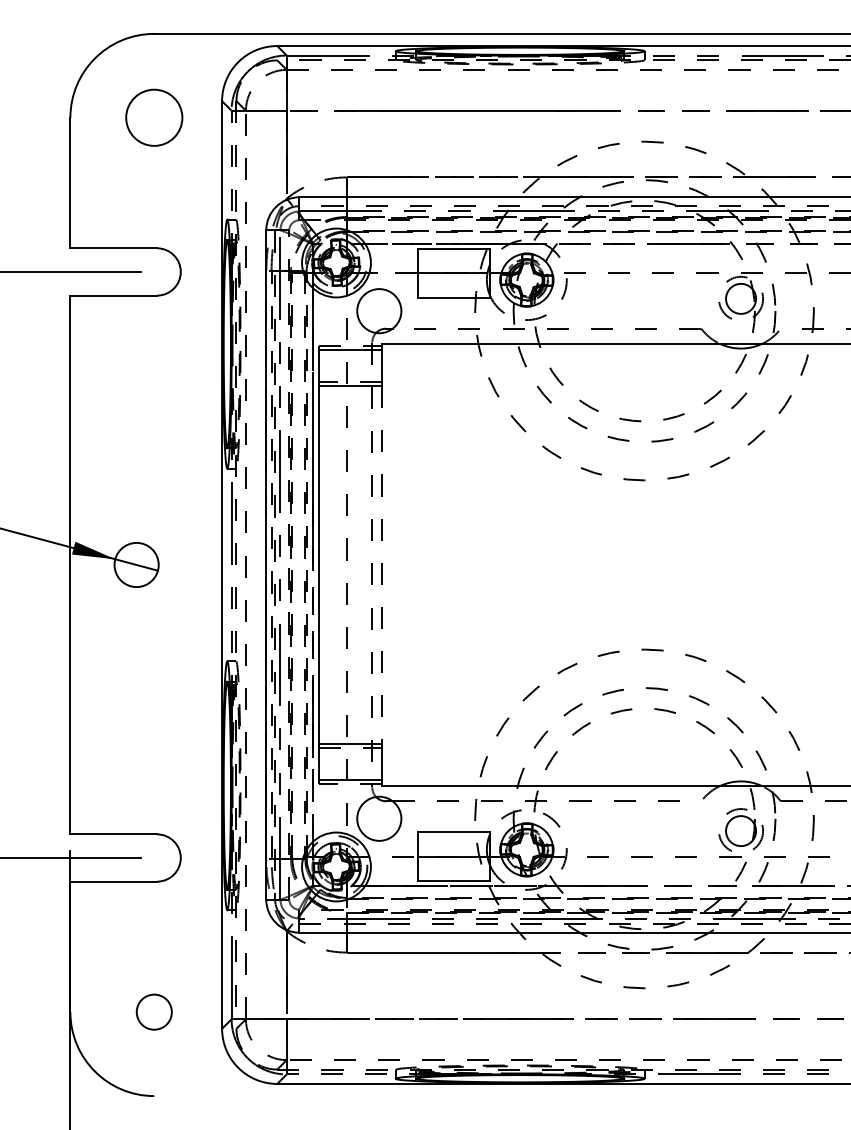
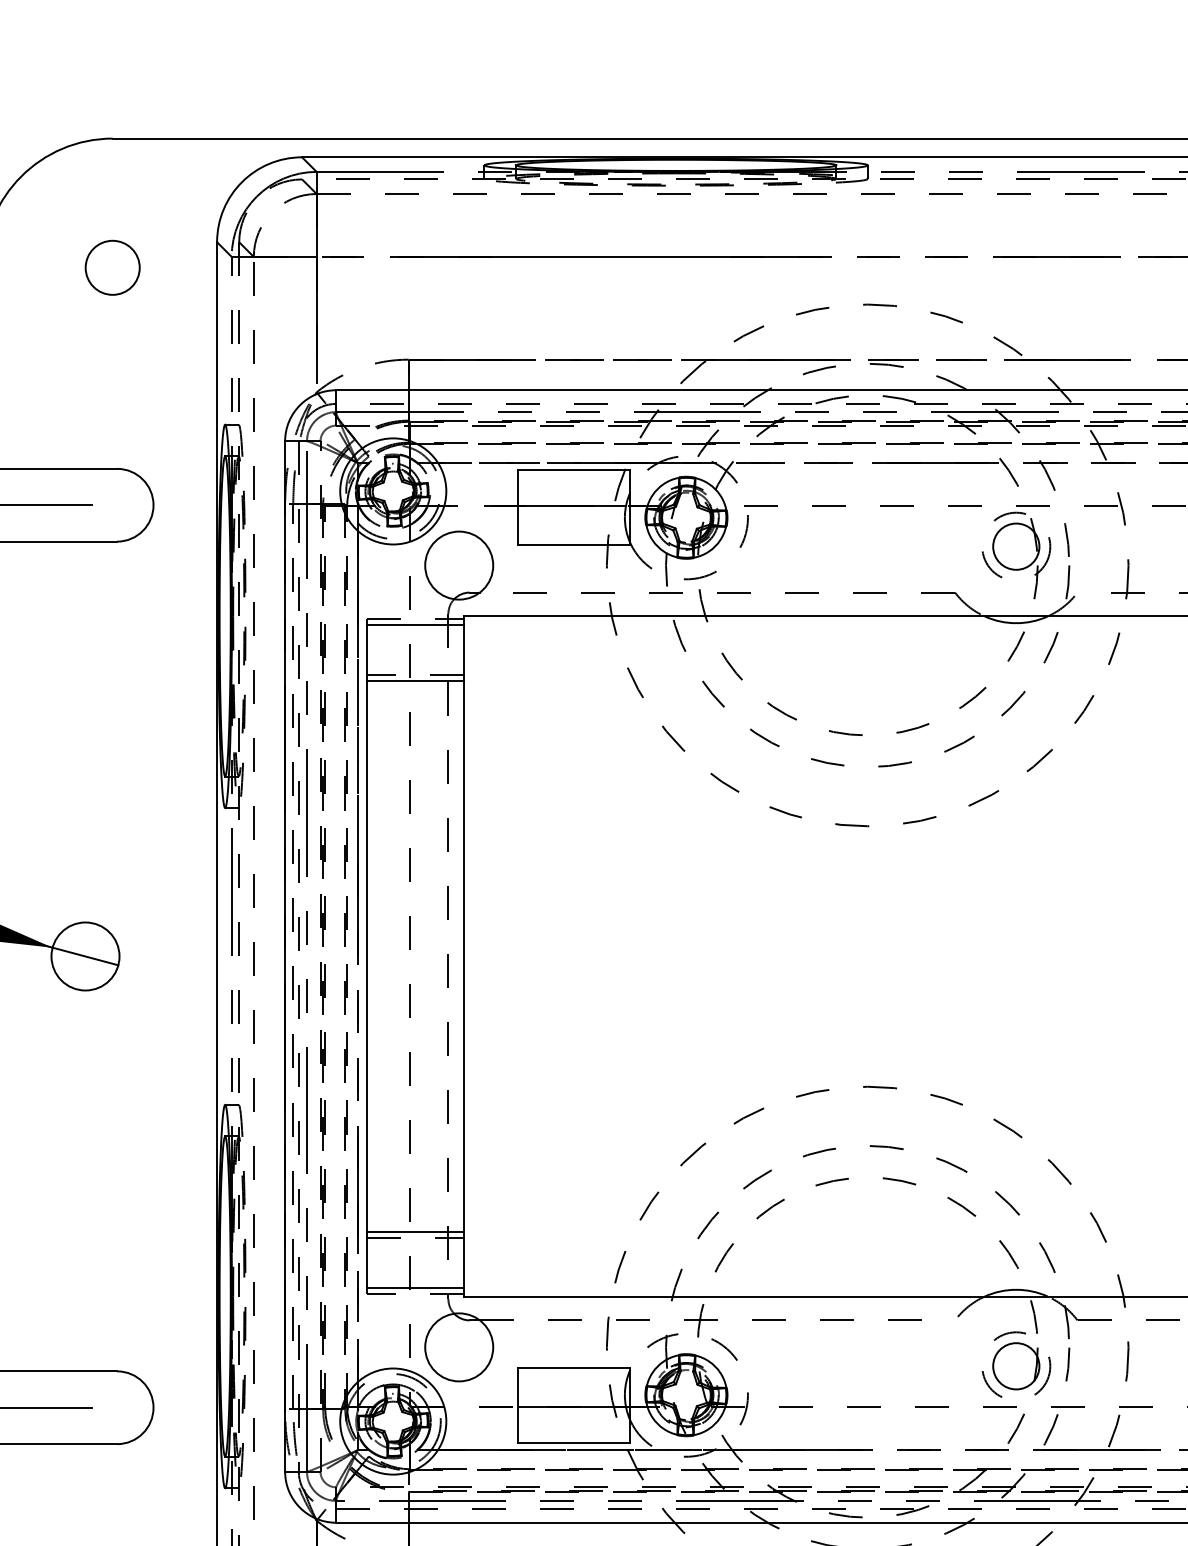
circle: (153, 117) -> (111, 267), size x0.62
line: (382, 565) -> (464, 957), dashed -> solid

